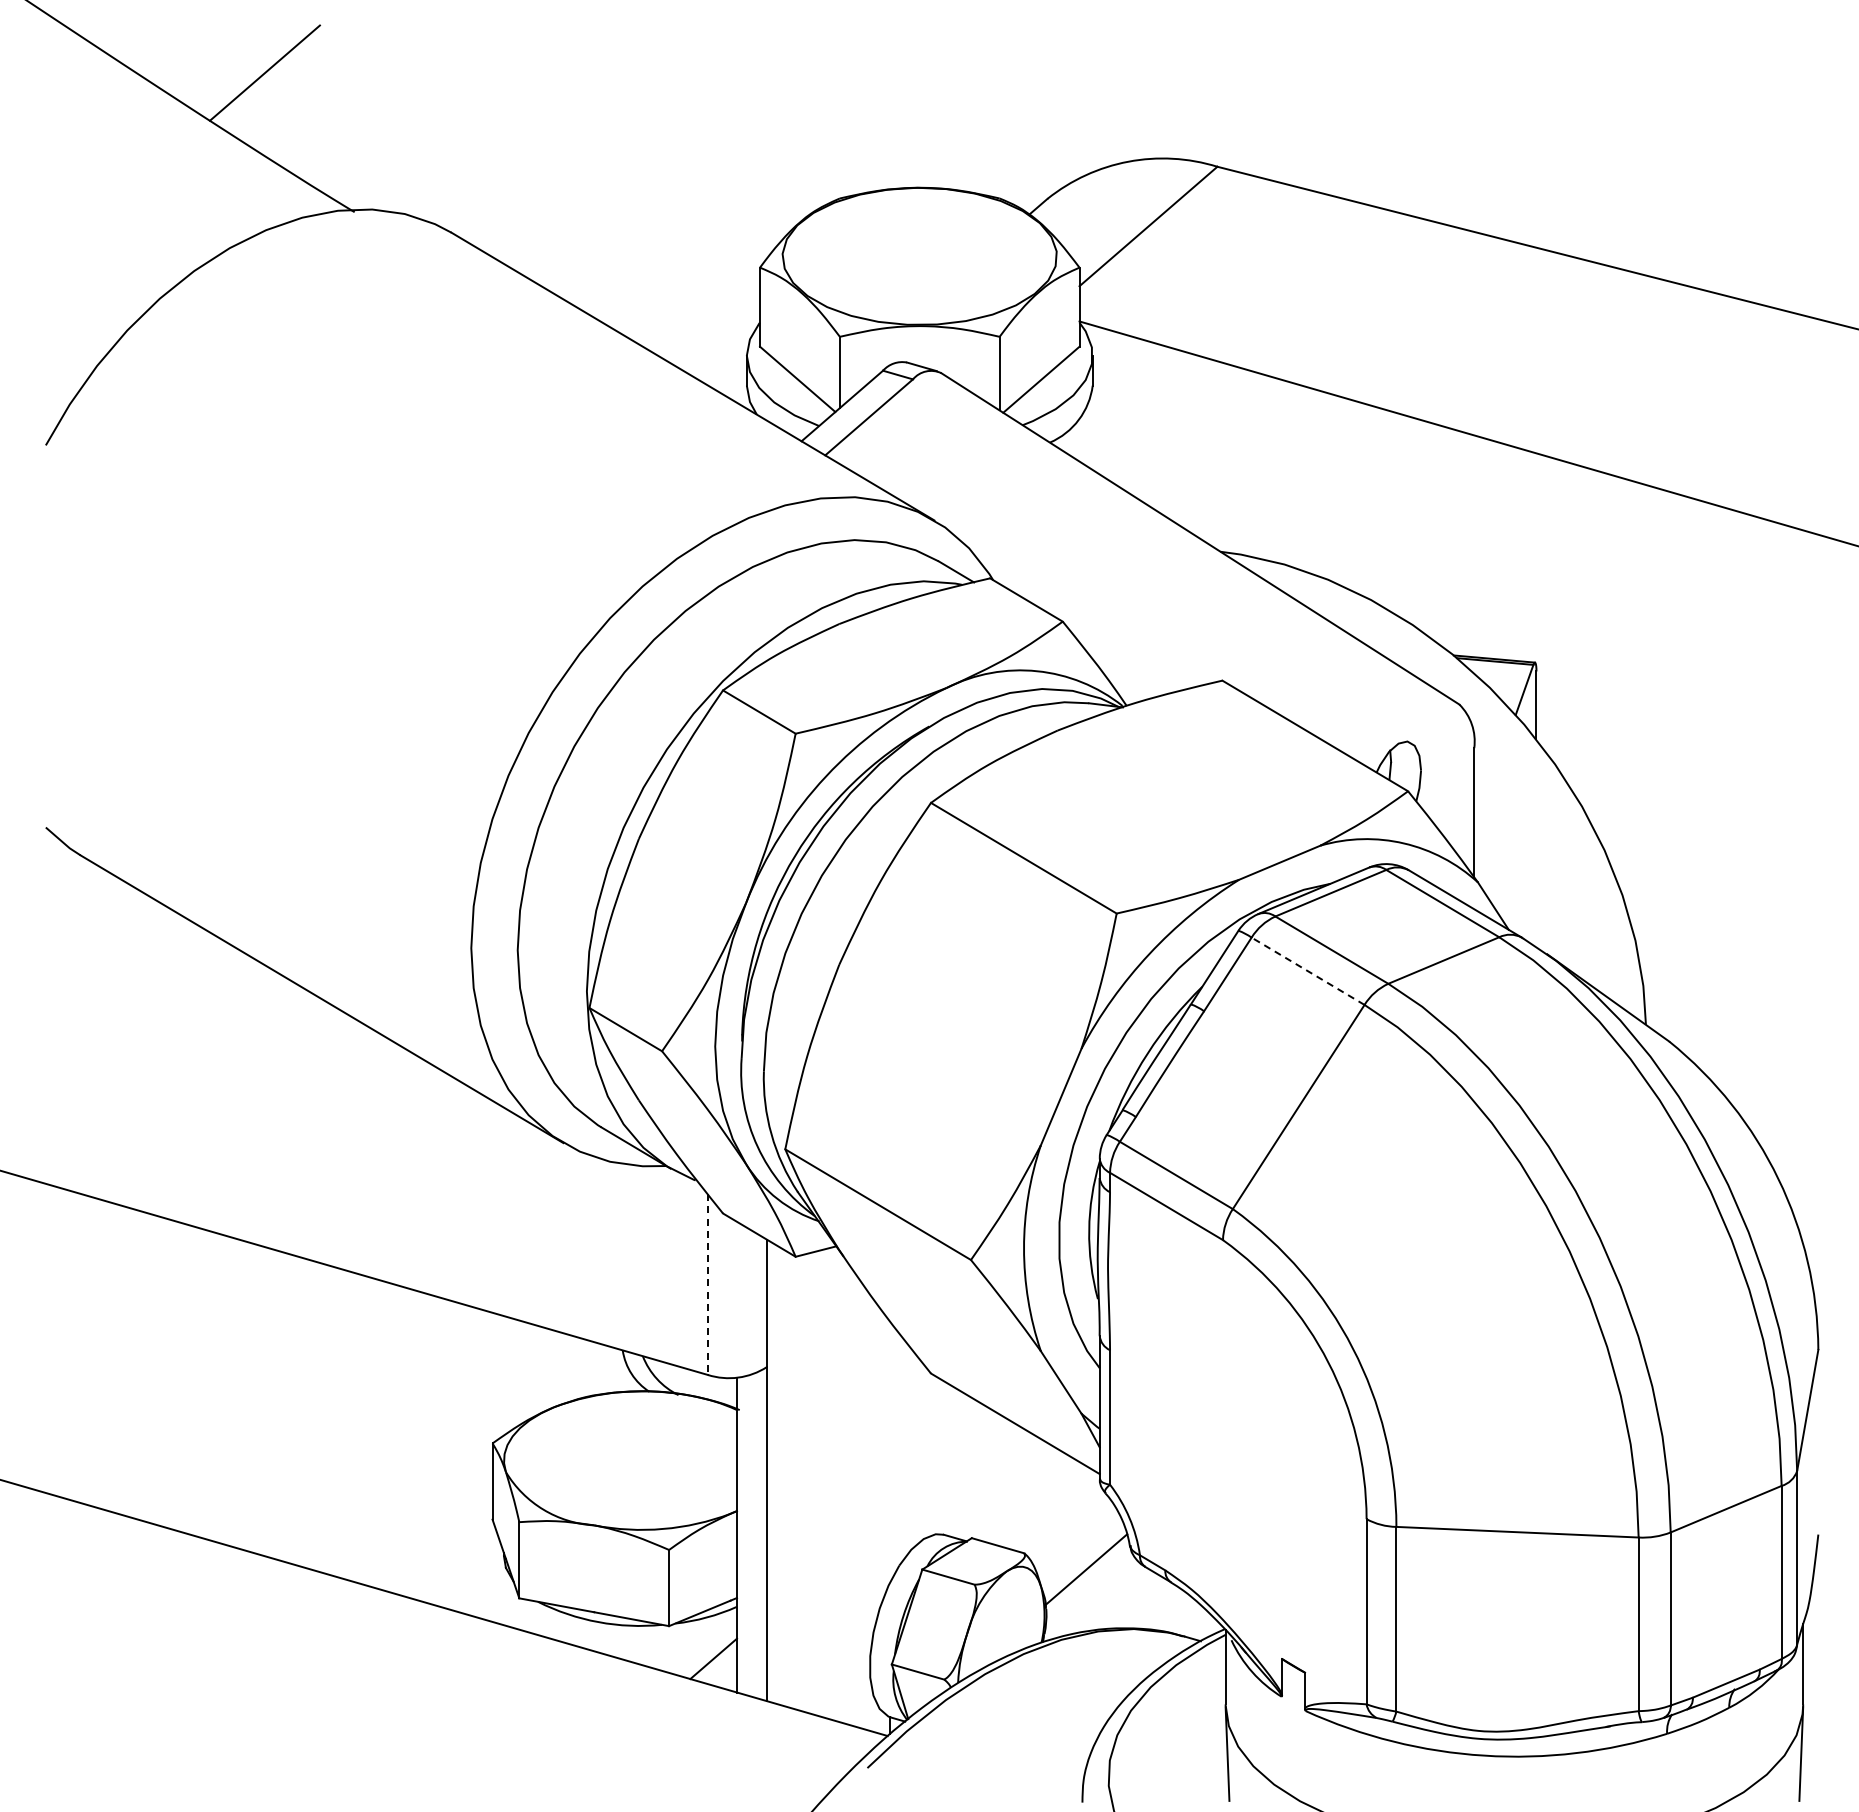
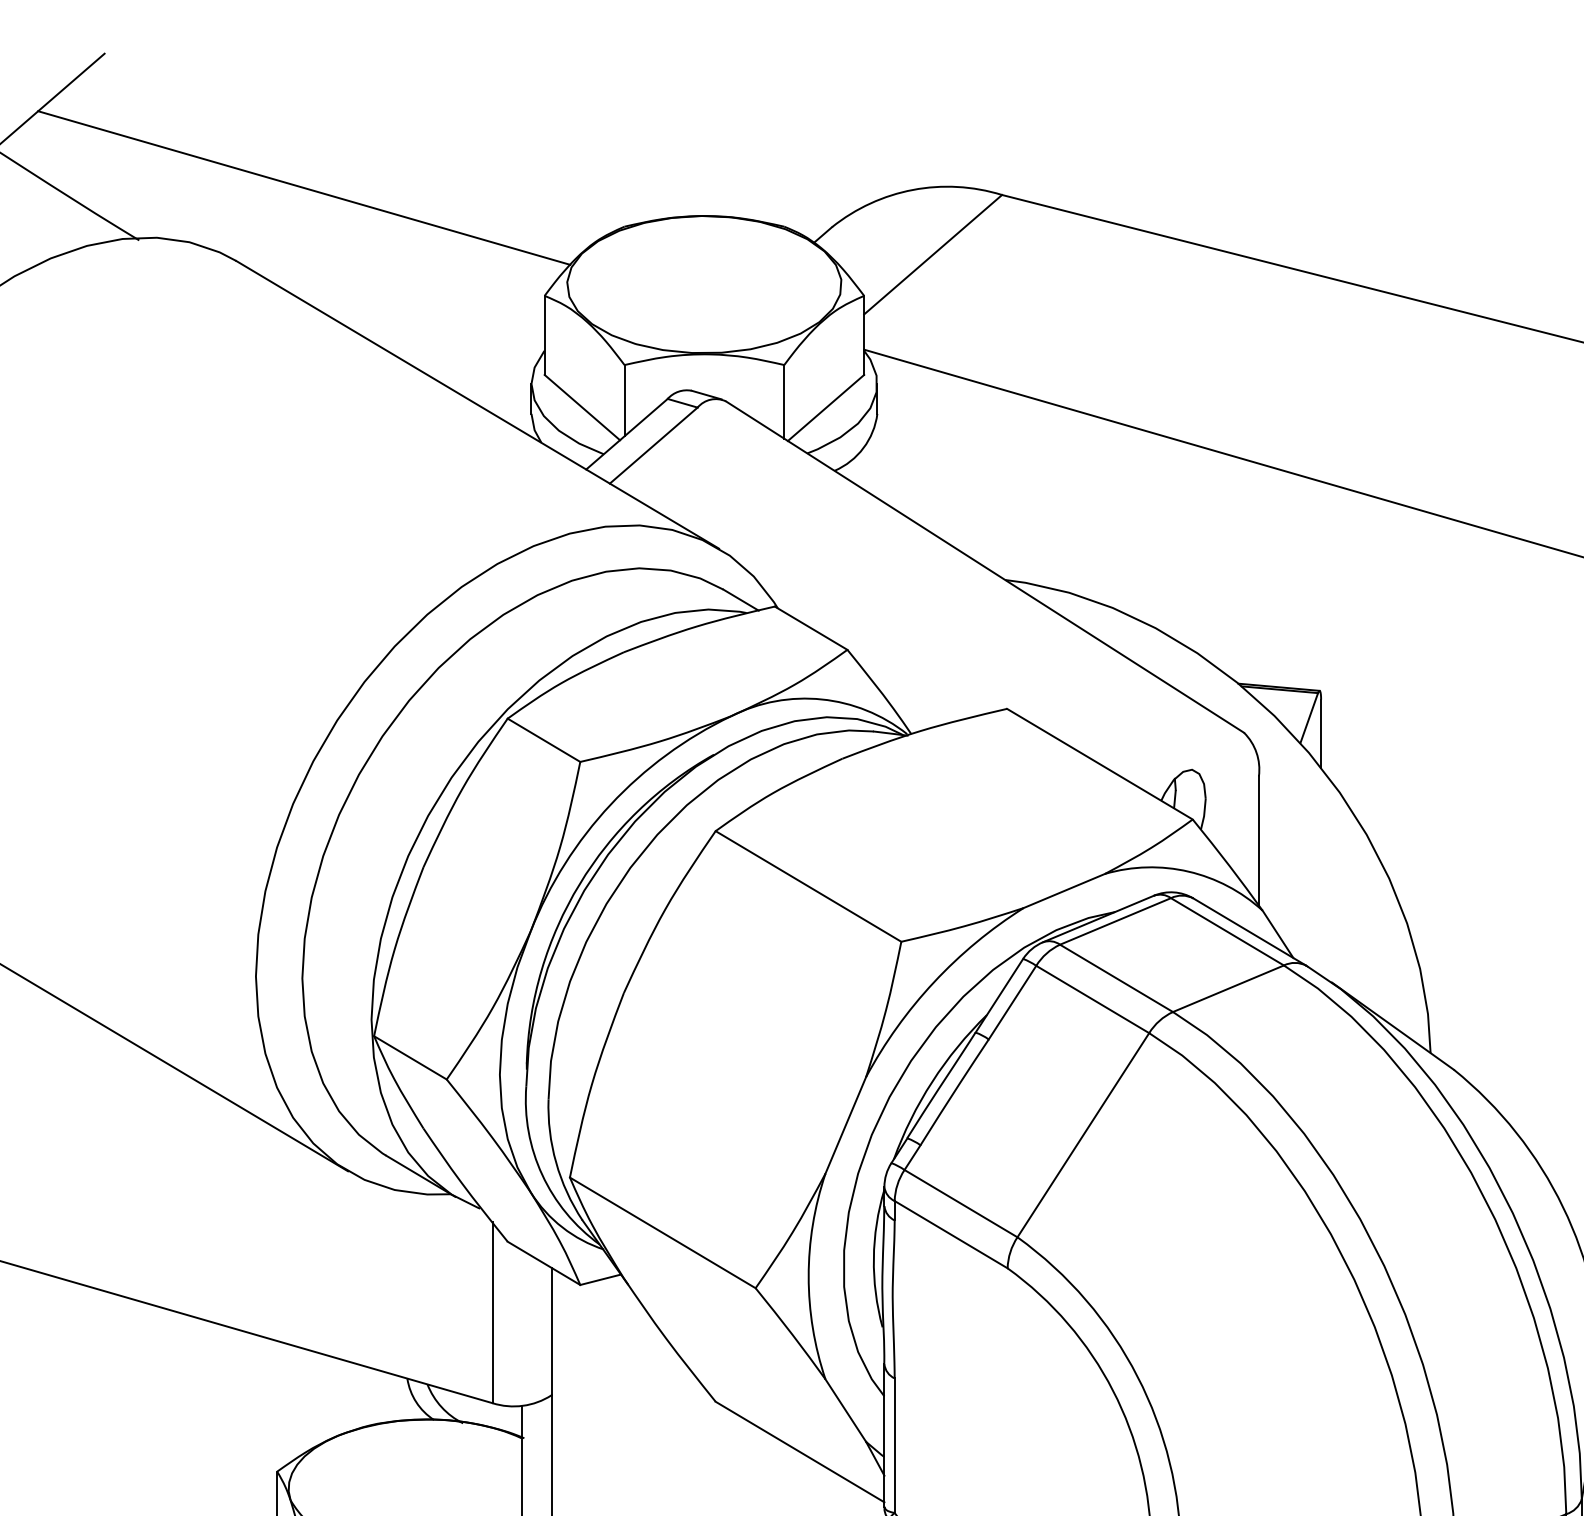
line: (519, 159) -> (304, 187), added
line: (1308, 971) -> (1093, 999), dashed -> solid
line: (707, 1285) -> (492, 1313), dashed -> solid

